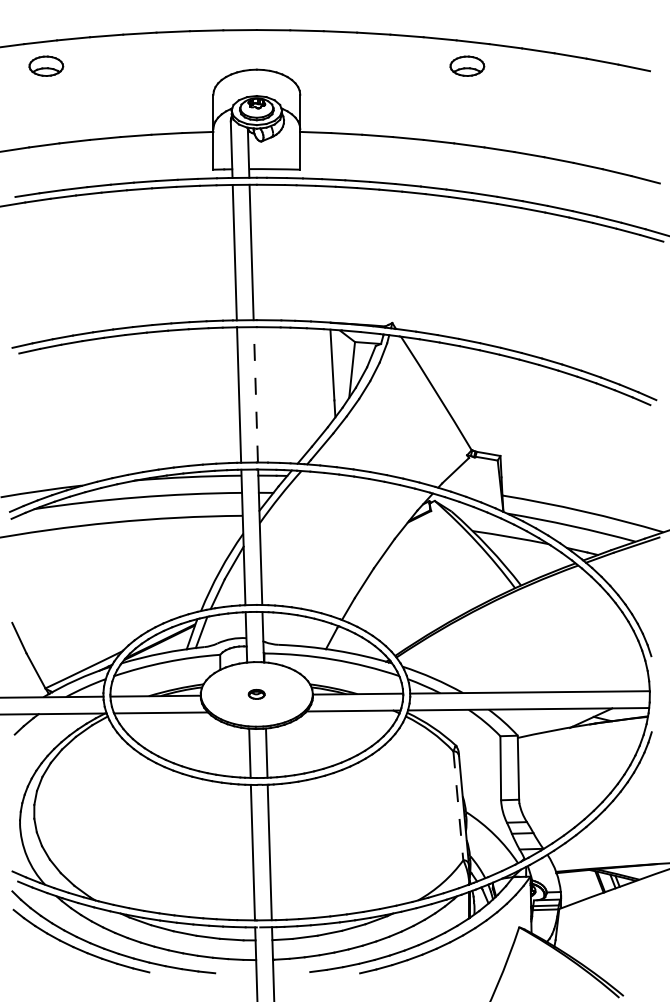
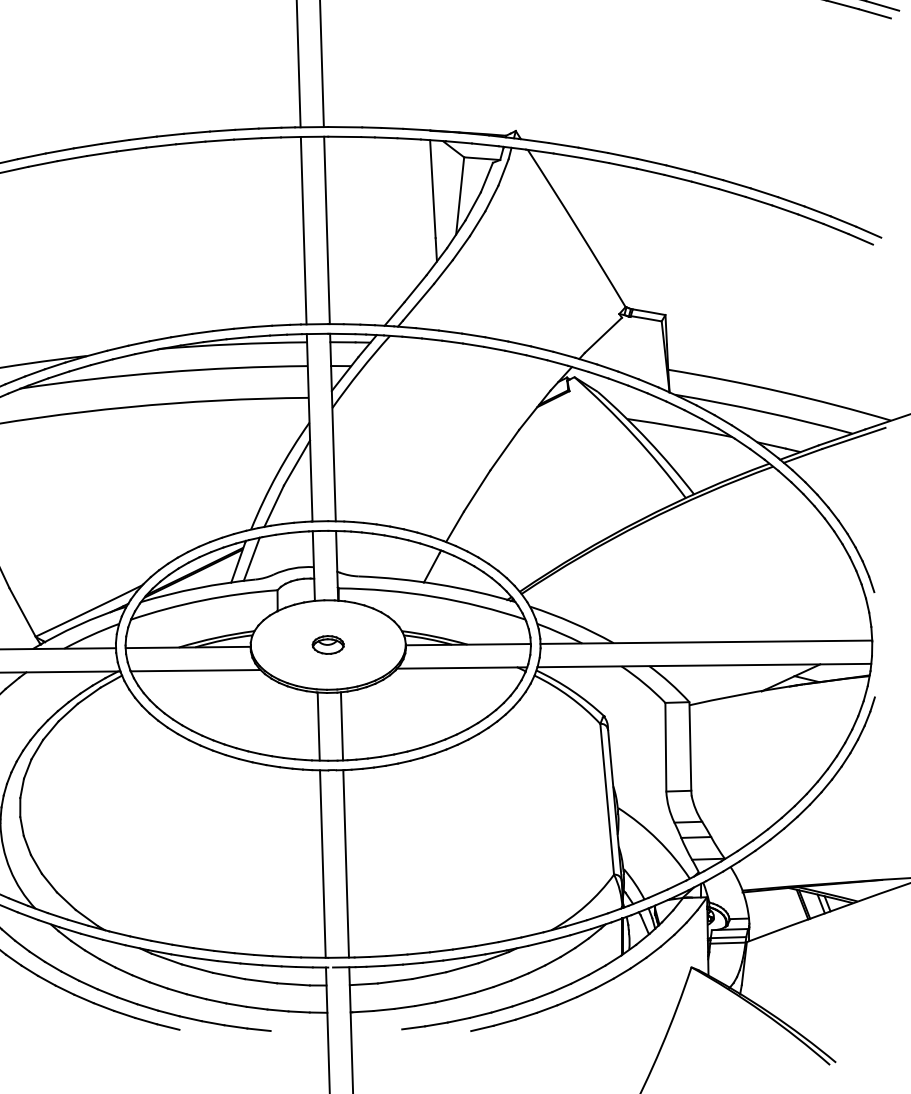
line: (255, 394) -> (326, 229), dashed -> solid
part: (256, 694) -> (327, 645), size x1.43
line: (458, 805) -> (607, 798), dashed -> solid

